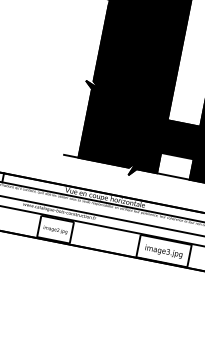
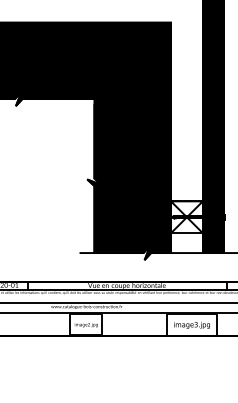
fill: (180, 139) -> (186, 217), removed

